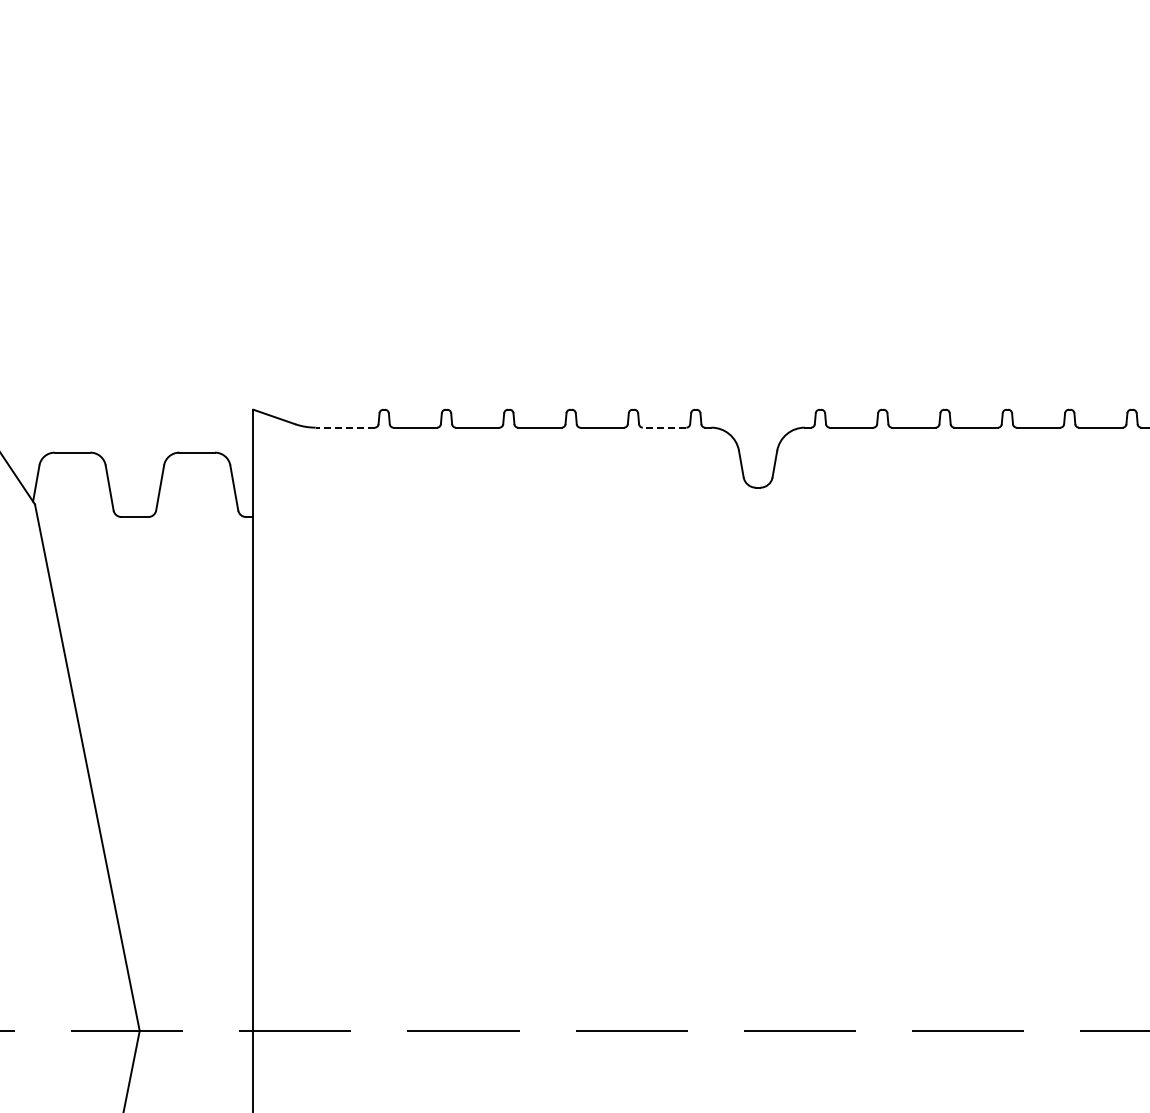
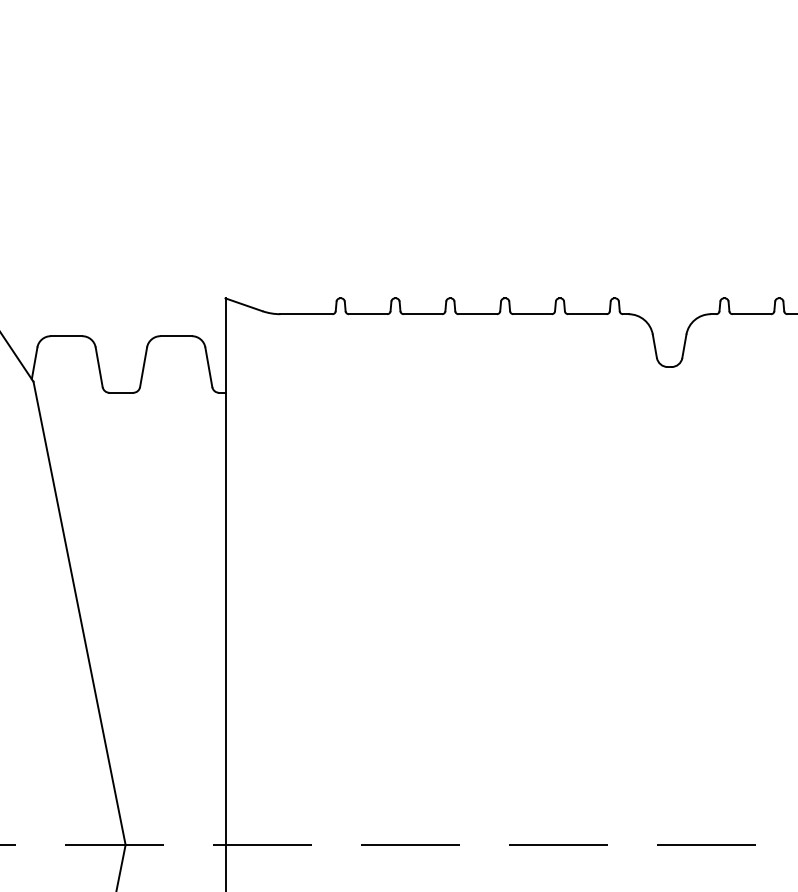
line: (345, 427) -> (306, 314), dashed -> solid
line: (664, 427) -> (587, 314), dashed -> solid

